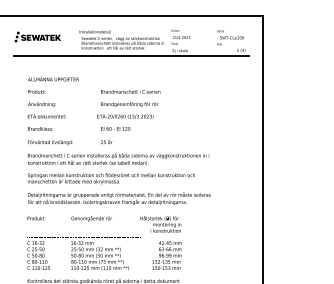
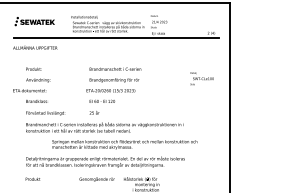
text: (230, 37) -> (202, 78), moved
text: (53, 78) -> (35, 47), moved
text: (46, 116) -> (29, 90), moved
text: (111, 178) -> (124, 144), moved
text: (91, 218) -> (97, 179), moved

